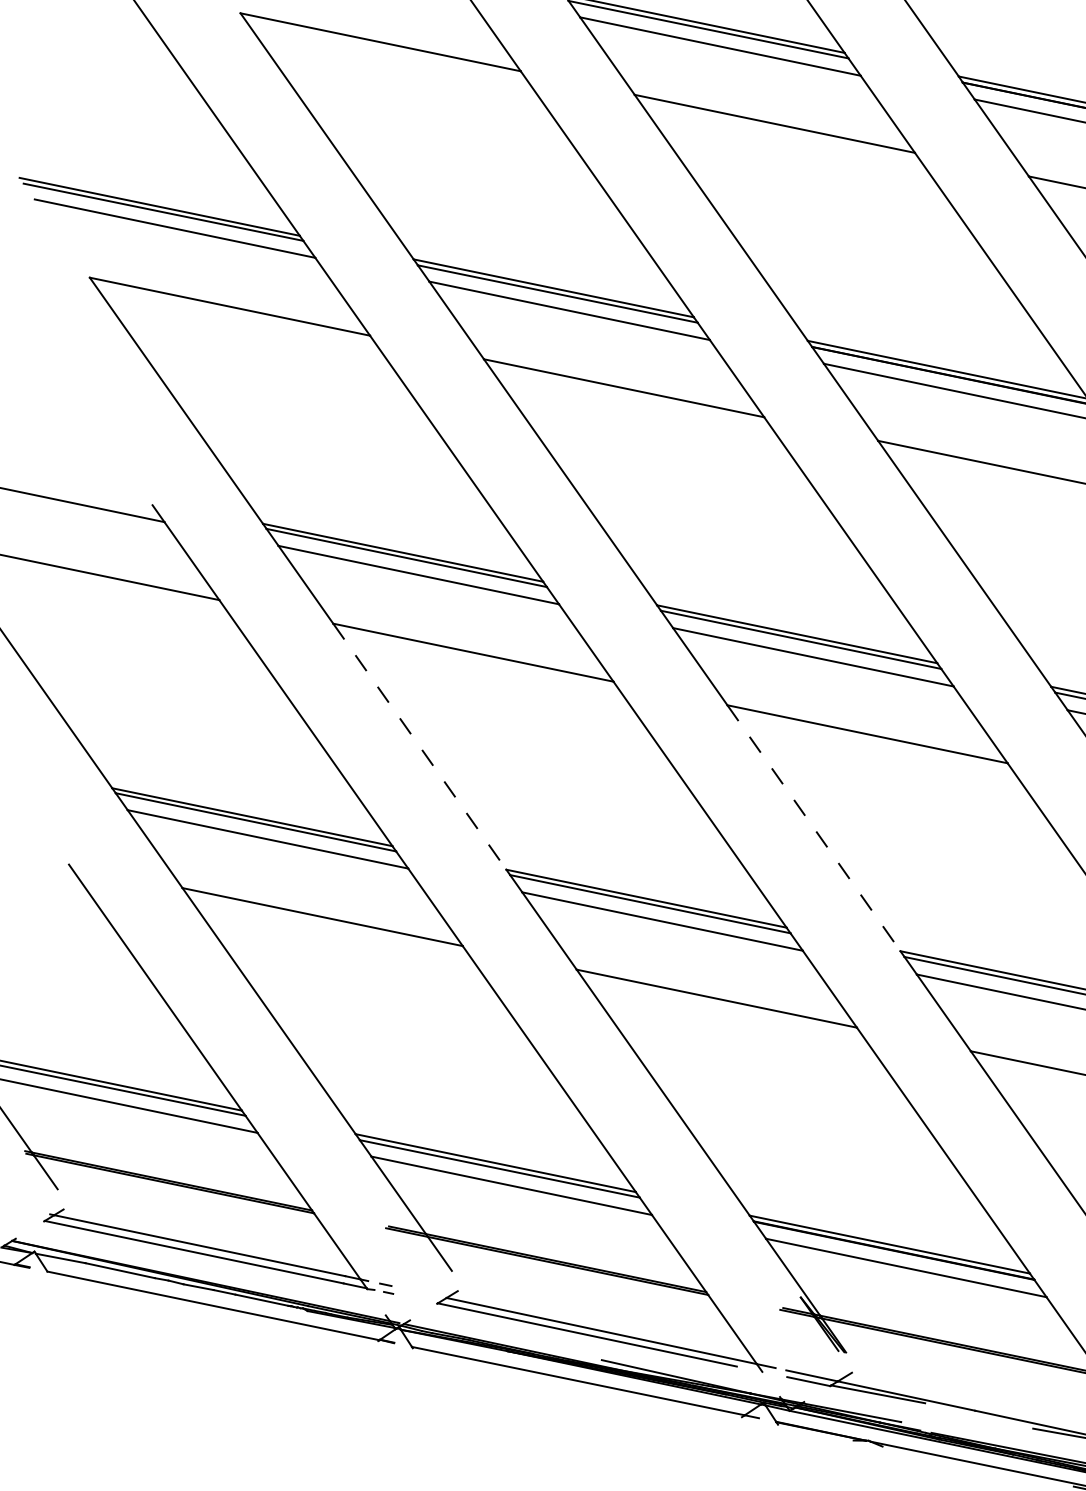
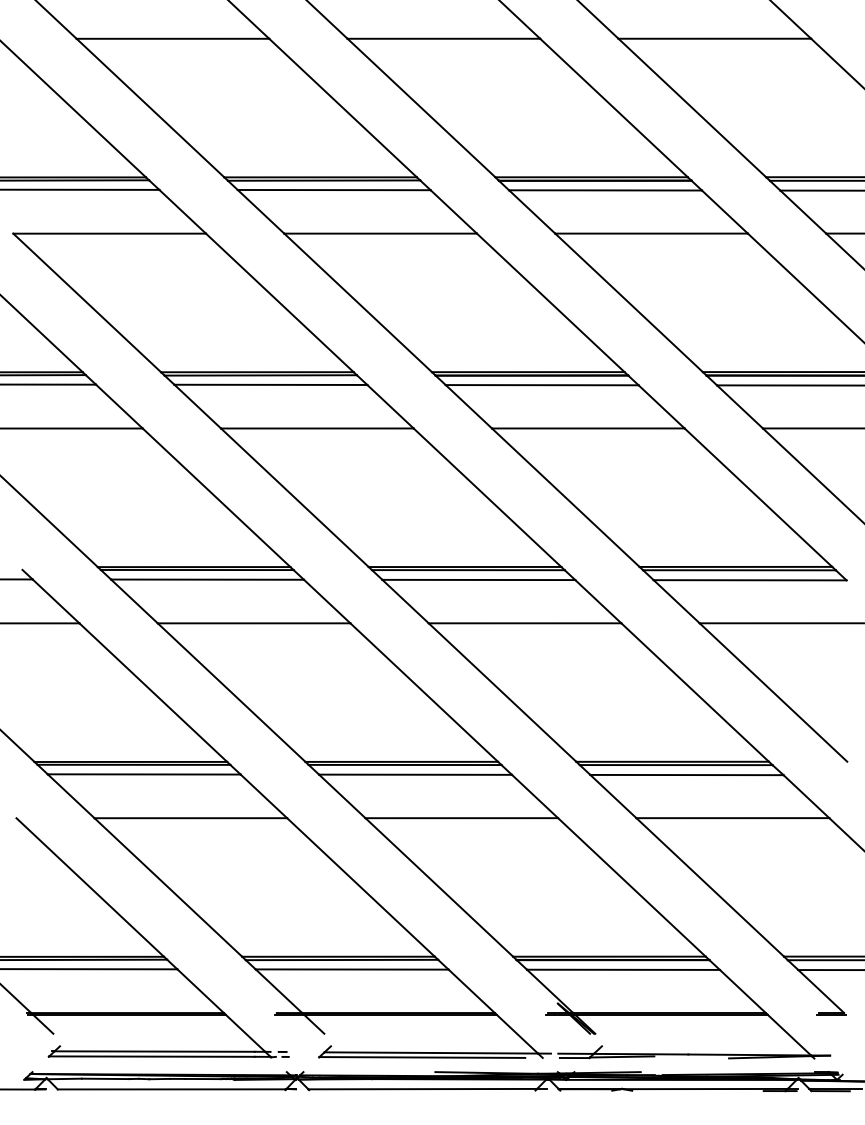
line: (421, 746) -> (232, 692), dashed -> solid
line: (813, 828) -> (502, 692), dashed -> solid

